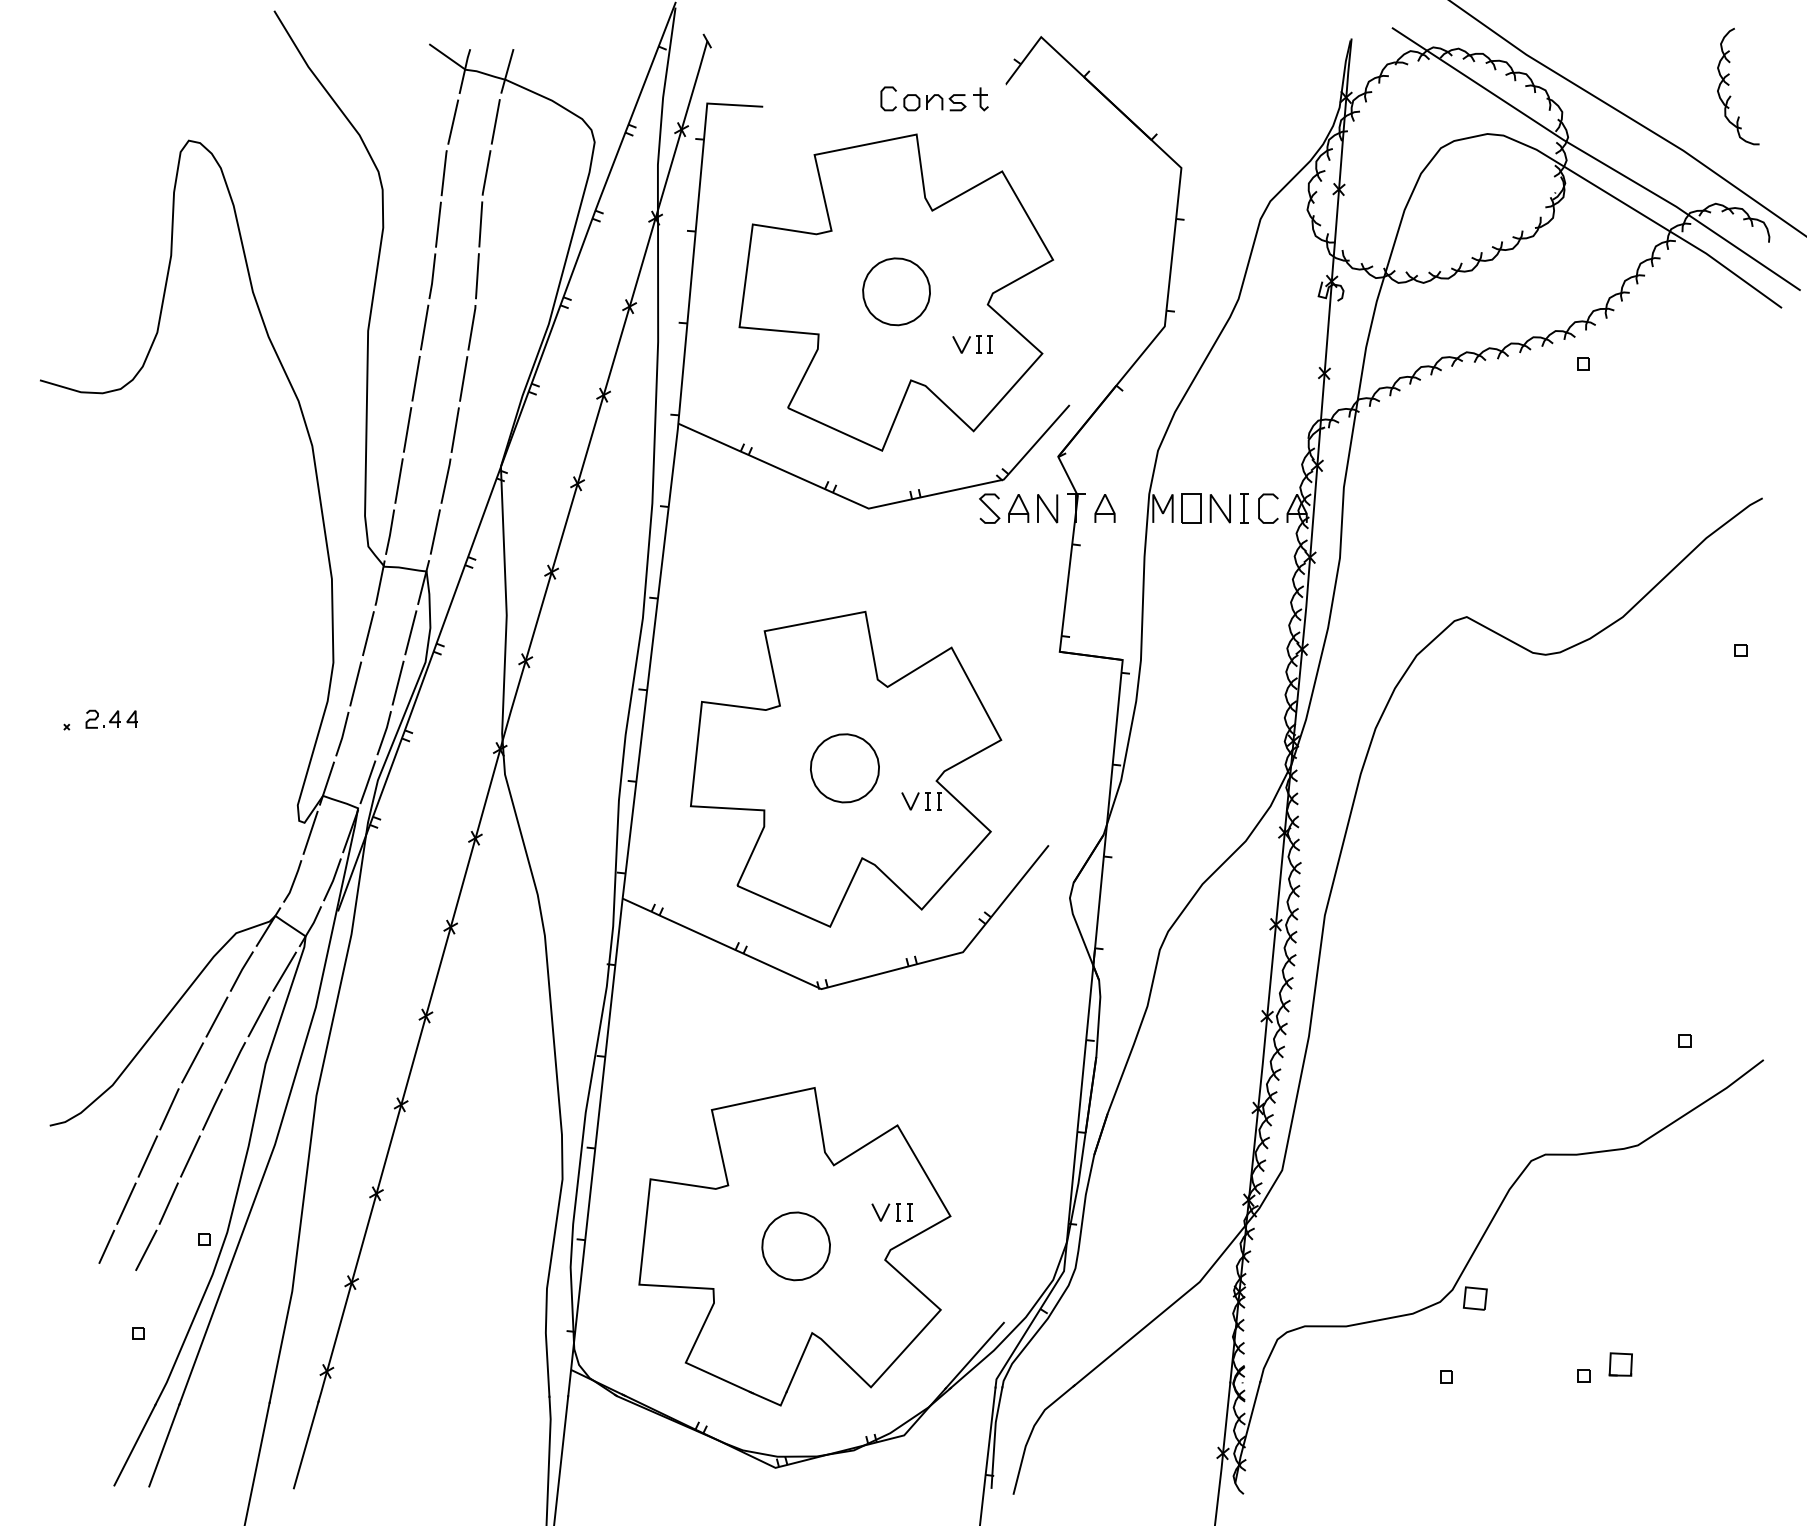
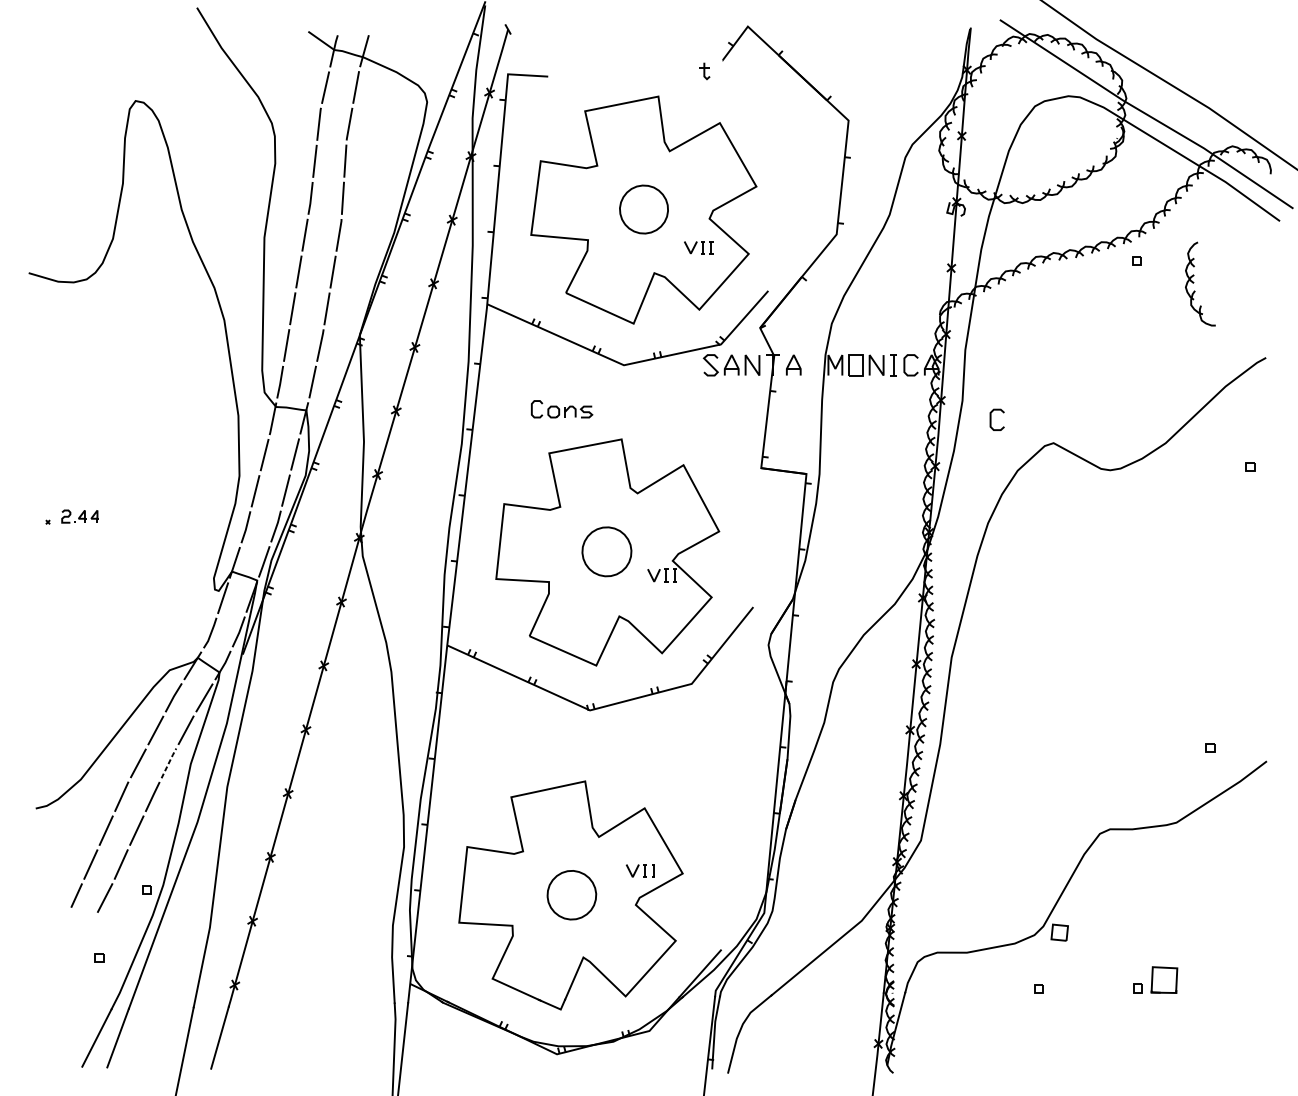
part: (1729, 85) -> (1194, 283), moved
part: (923, 98) -> (562, 409), moved
curve: (1379, 584) -> (990, 419), added
line: (235, 1062) -> (169, 763), solid -> dashed
part: (1620, 1364) -> (1164, 980), size x1.6

